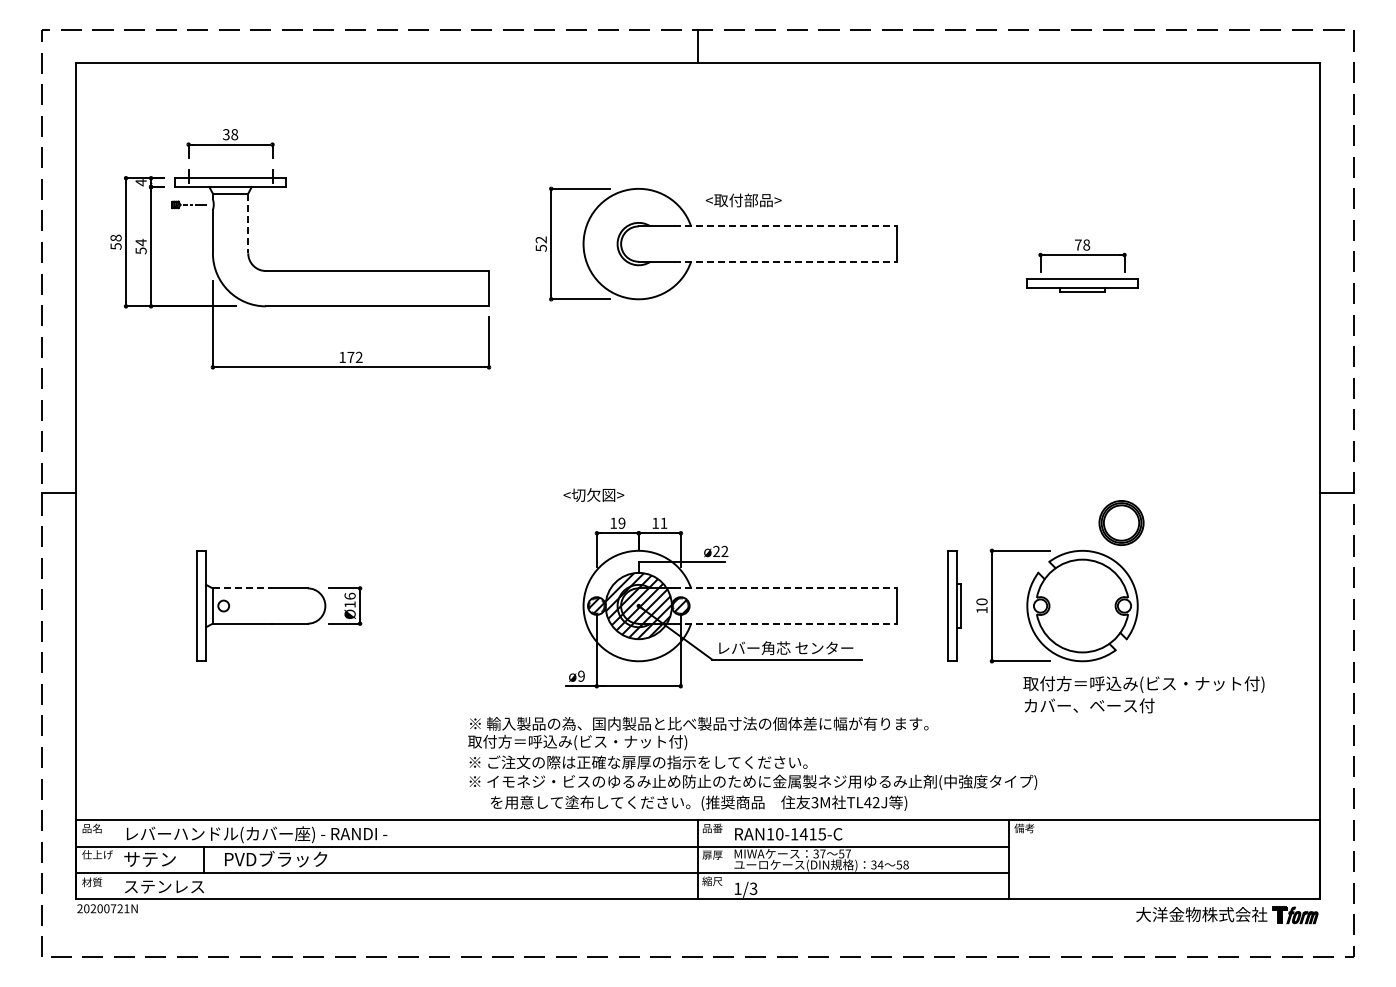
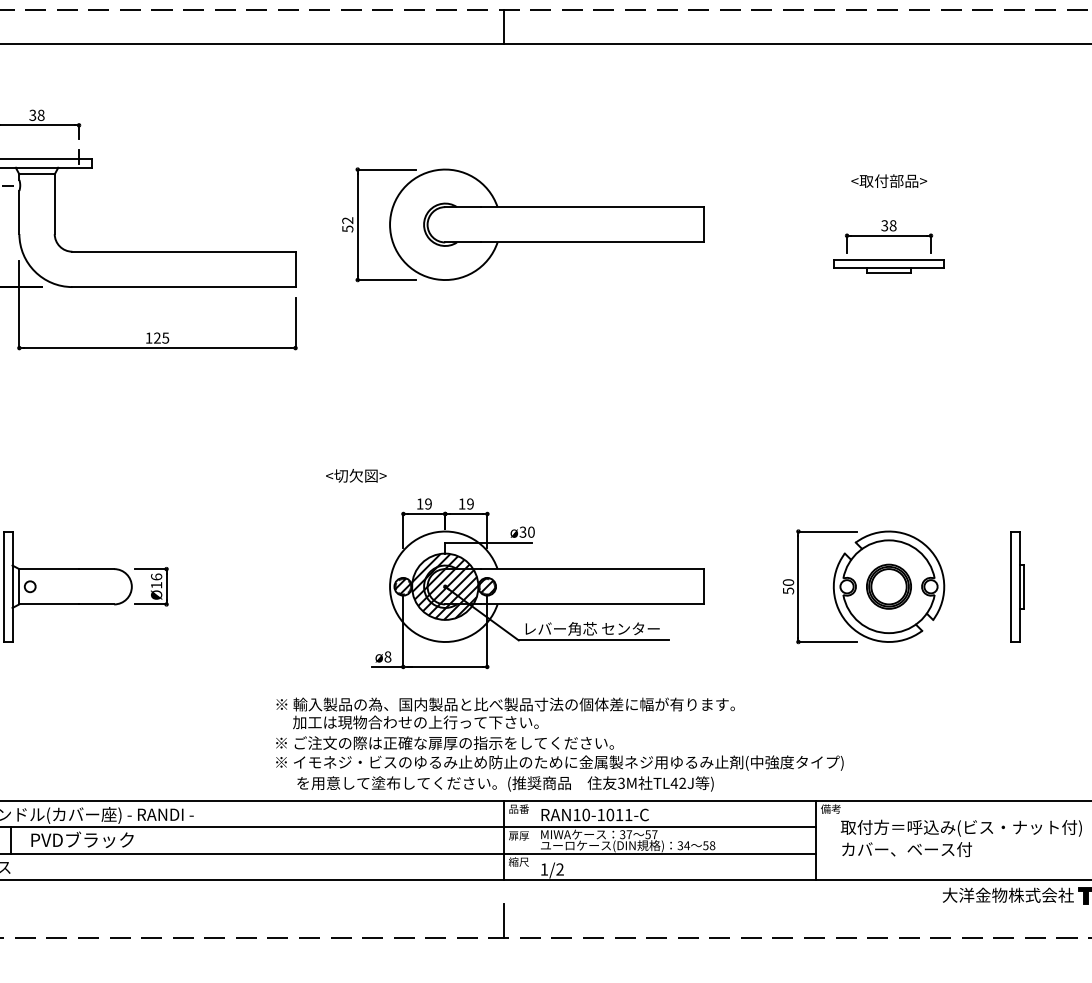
text: (743, 200) -> (888, 181), moved
line: (248, 223) -> (54, 204), dashed -> solid
line: (785, 226) -> (591, 207), dashed -> solid
text: (1077, 244) -> (883, 225), 78 -> 38
line: (785, 261) -> (591, 242), dashed -> solid
text: (354, 357) -> (160, 338), 172 -> 125
text: (593, 494) -> (355, 475), moved
text: (663, 522) -> (469, 503), 11 -> 19
part: (1121, 522) -> (888, 586), moved
text: (720, 551) -> (526, 532), ø22 -> ø30
line: (242, 588) -> (48, 569), dashed -> solid
line: (785, 588) -> (591, 569), dashed -> solid
part: (954, 605) -> (1016, 586), moved
text: (981, 609) -> (787, 590), 10 -> 50
line: (785, 623) -> (591, 604), dashed -> solid
text: (581, 675) -> (387, 656), ø9 -> ø8
text: (1143, 694) -> (960, 838), moved
text: (600, 742) -> (406, 723), 取付方＝呼込み(ビス・ナット付) -> 加工は現物合わせの上行って下さい。
text: (812, 834) -> (618, 815), RAN10-1415-C -> RAN10-1011-C
text: (753, 889) -> (559, 870), 1/3 -> 1/2
line: (698, 940) -> (504, 921), added

